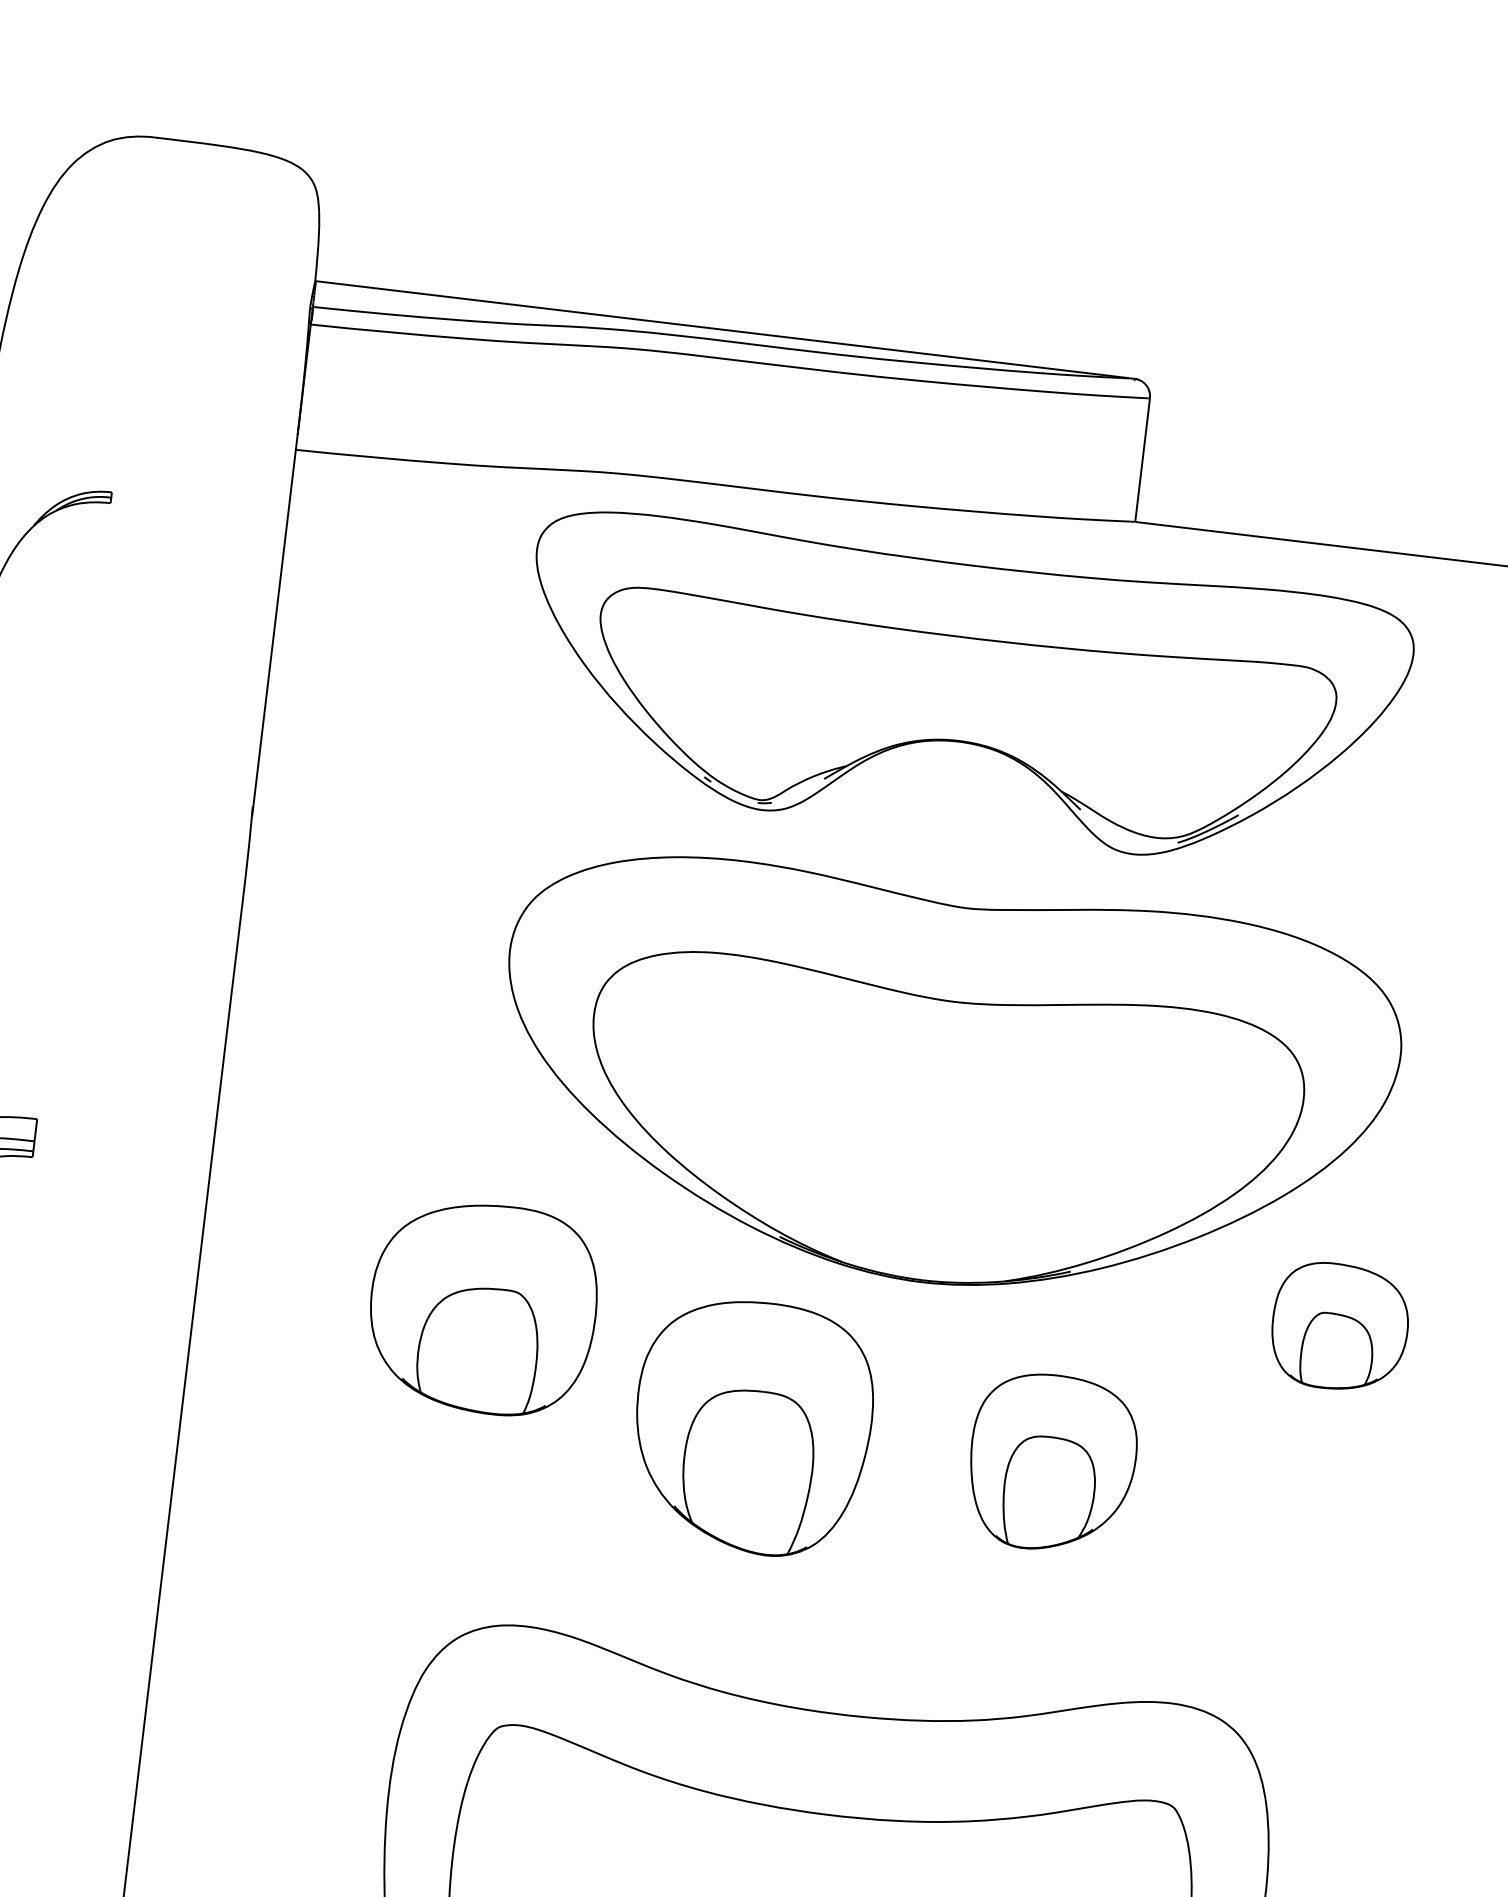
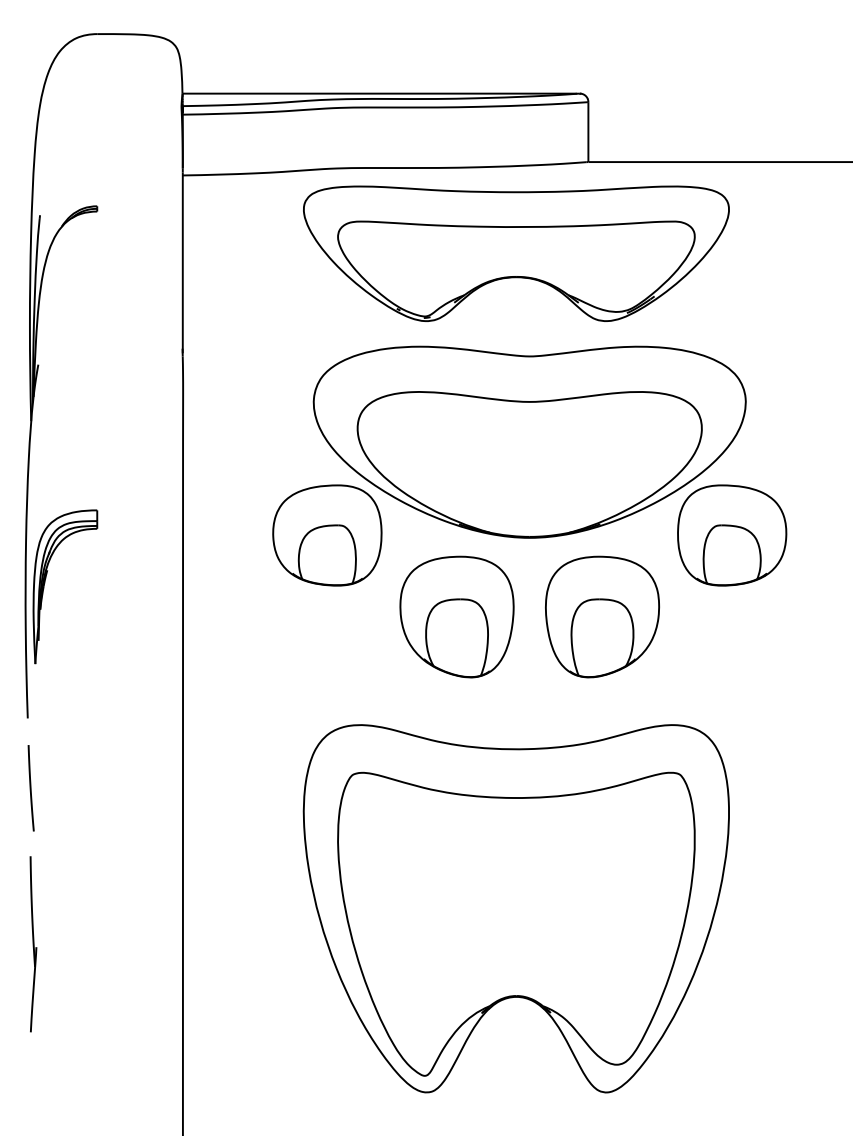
part: (483, 1308) -> (327, 535), moved
part: (1340, 1327) -> (732, 535), size x1.67
part: (1052, 1462) -> (602, 616), size x1.43

